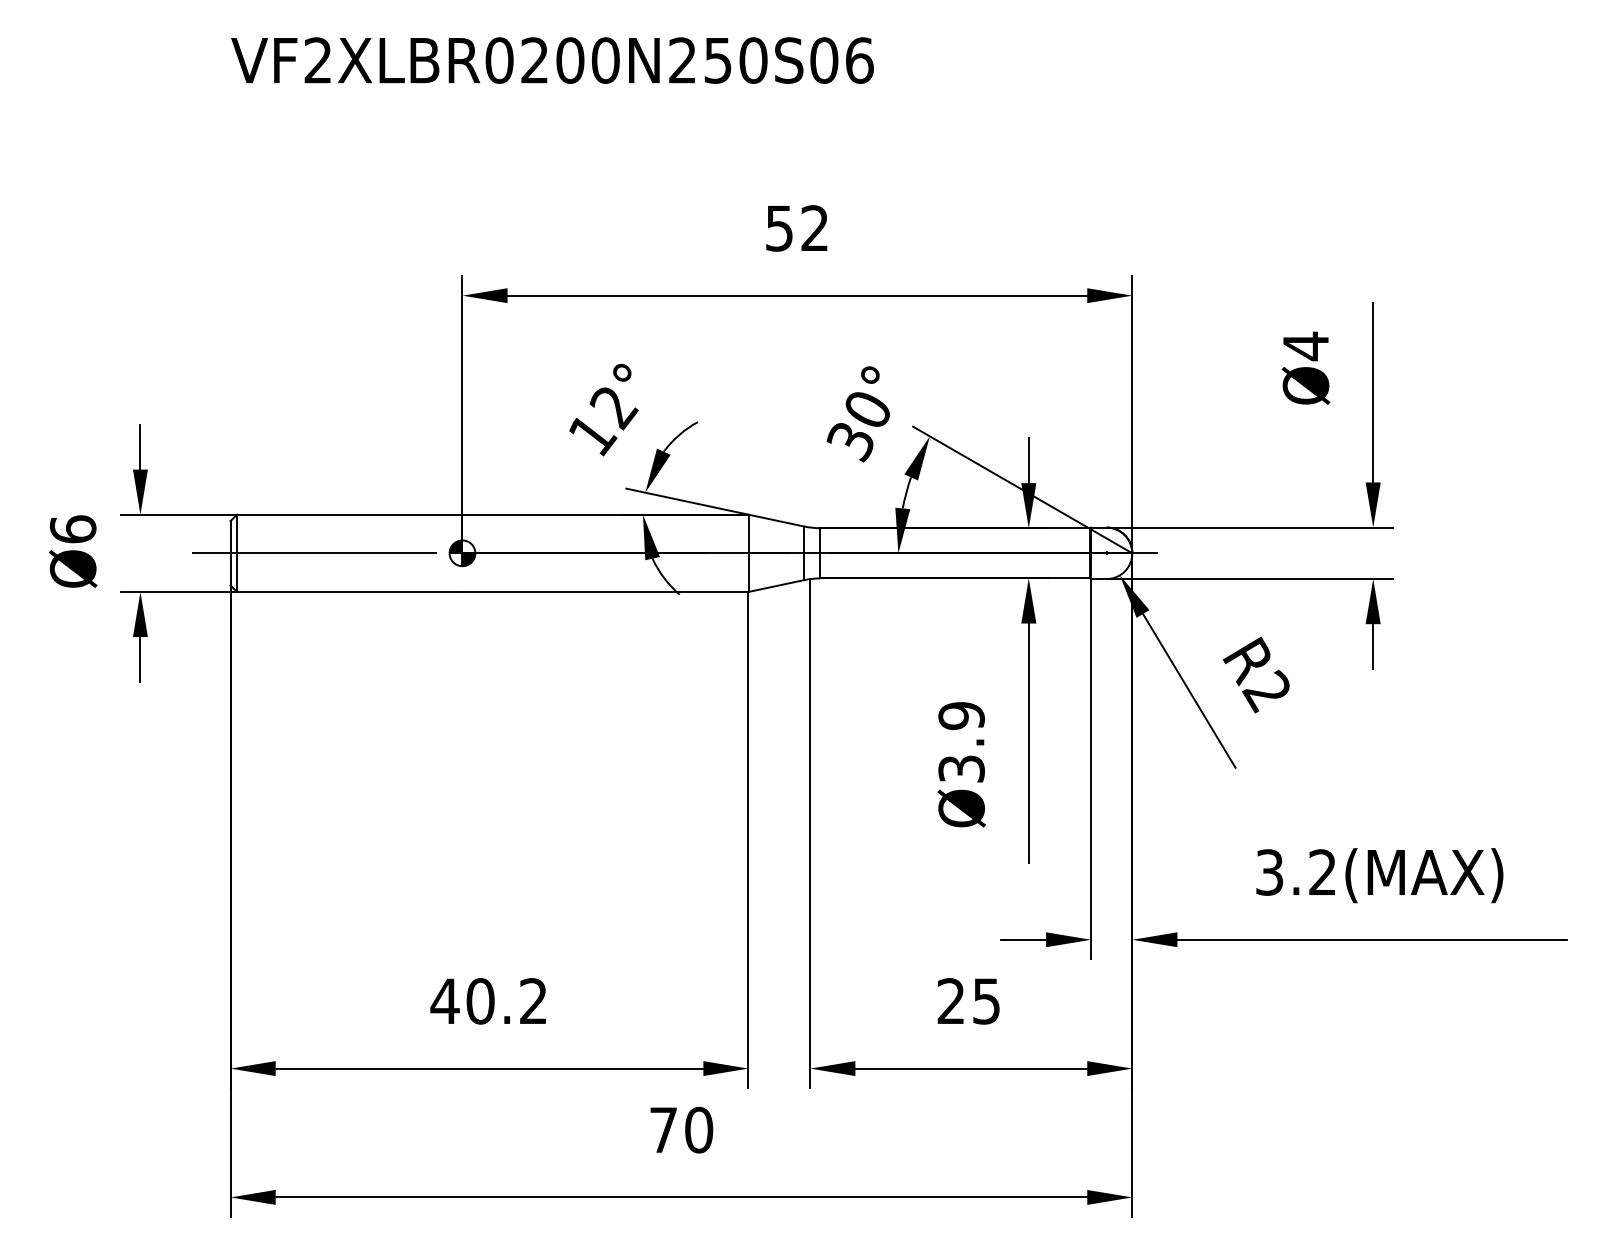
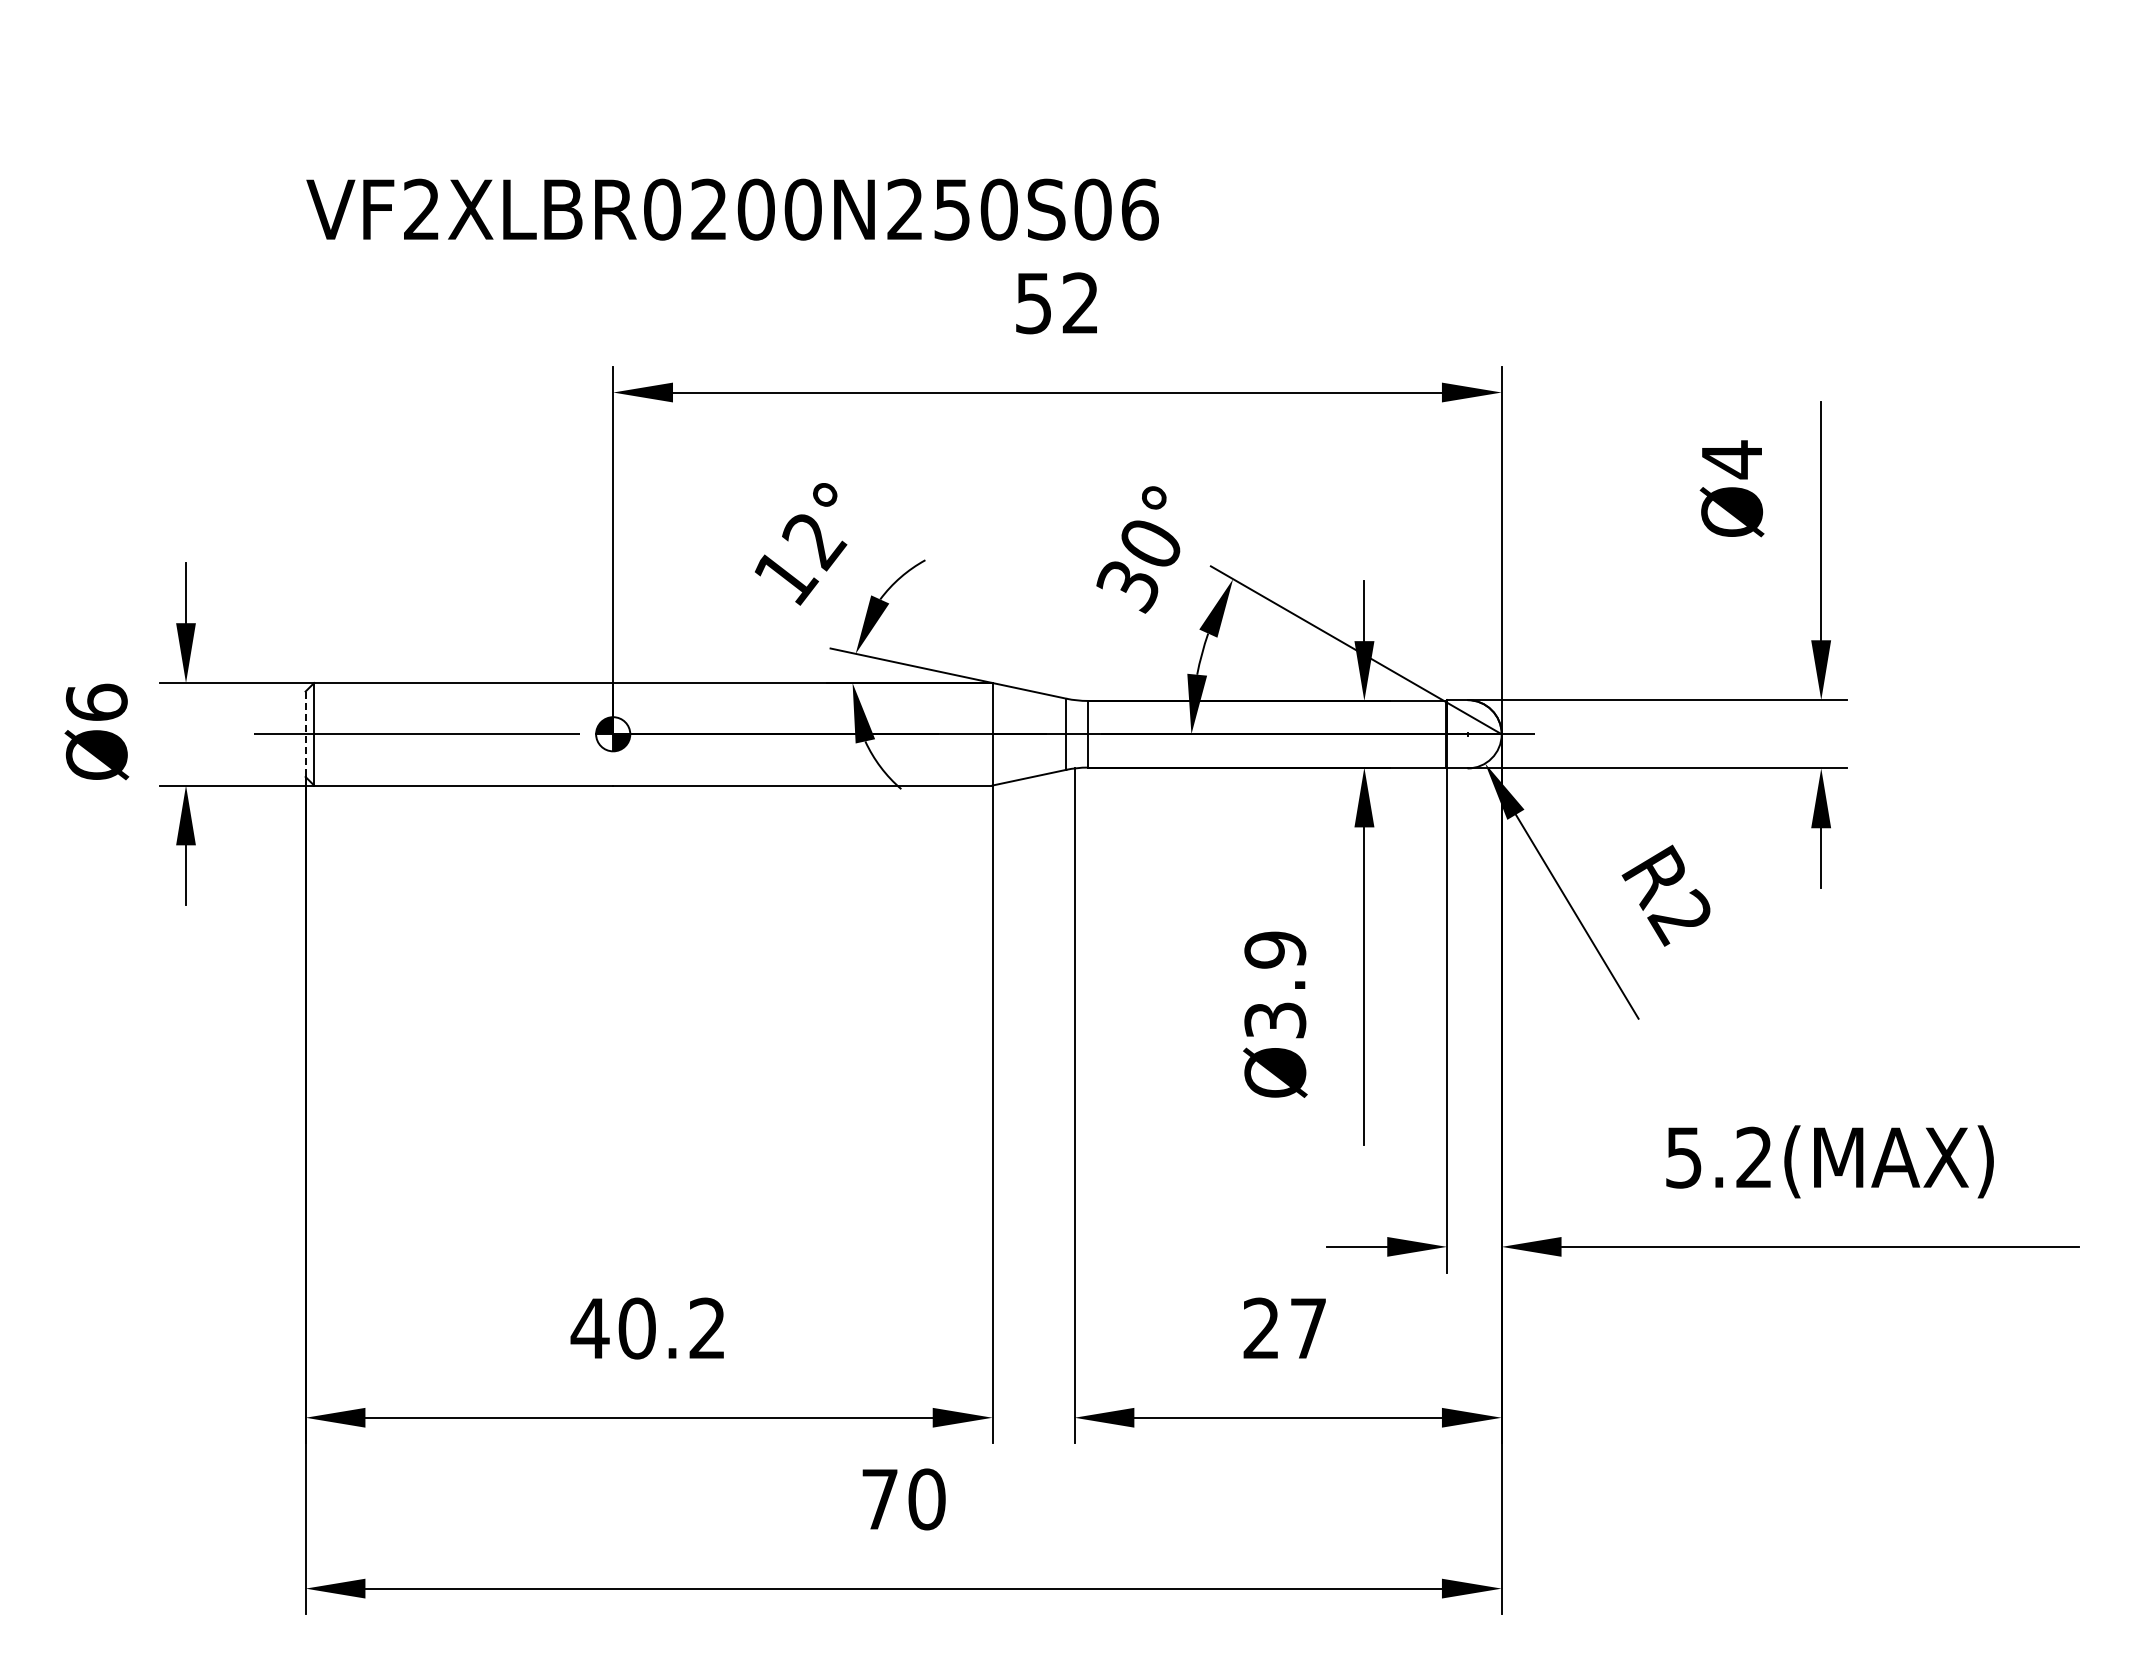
text: (552, 60) -> (732, 209), moved
line: (230, 553) -> (305, 734), solid -> dashed
text: (1269, 872) -> (1683, 1157), 3.2(MAX) -> 5.2(MAX)
text: (985, 1001) -> (1307, 1328), 25 -> 27

